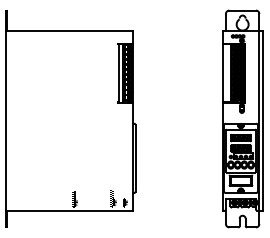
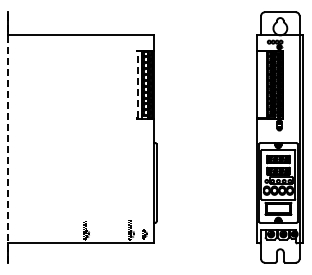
line: (118, 73) -> (137, 84), solid -> dashed
line: (6, 119) -> (7, 137), solid -> dashed

